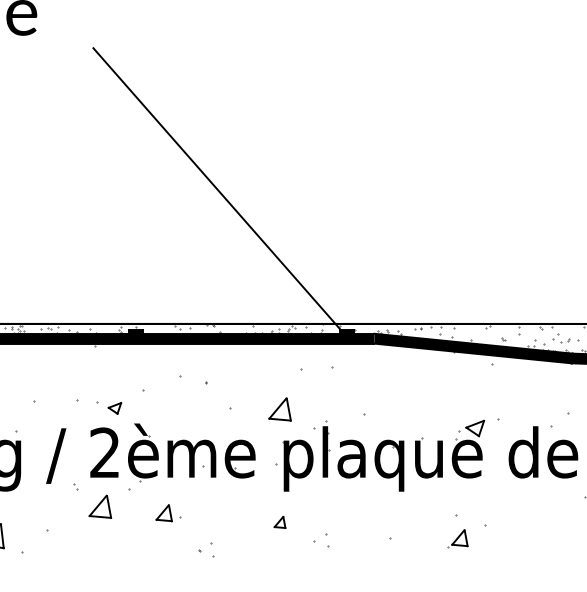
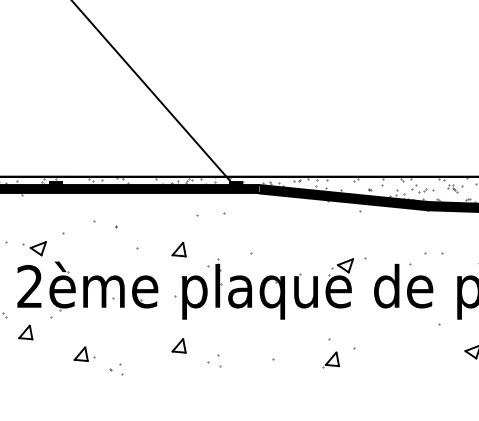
part: (114, 408) -> (37, 248), size x1.43
part: (279, 409) -> (178, 249), size x0.71
part: (99, 506) -> (25, 332), size x0.71
part: (168, 513) -> (84, 354), moved
part: (279, 522) -> (178, 345), size x1.43

